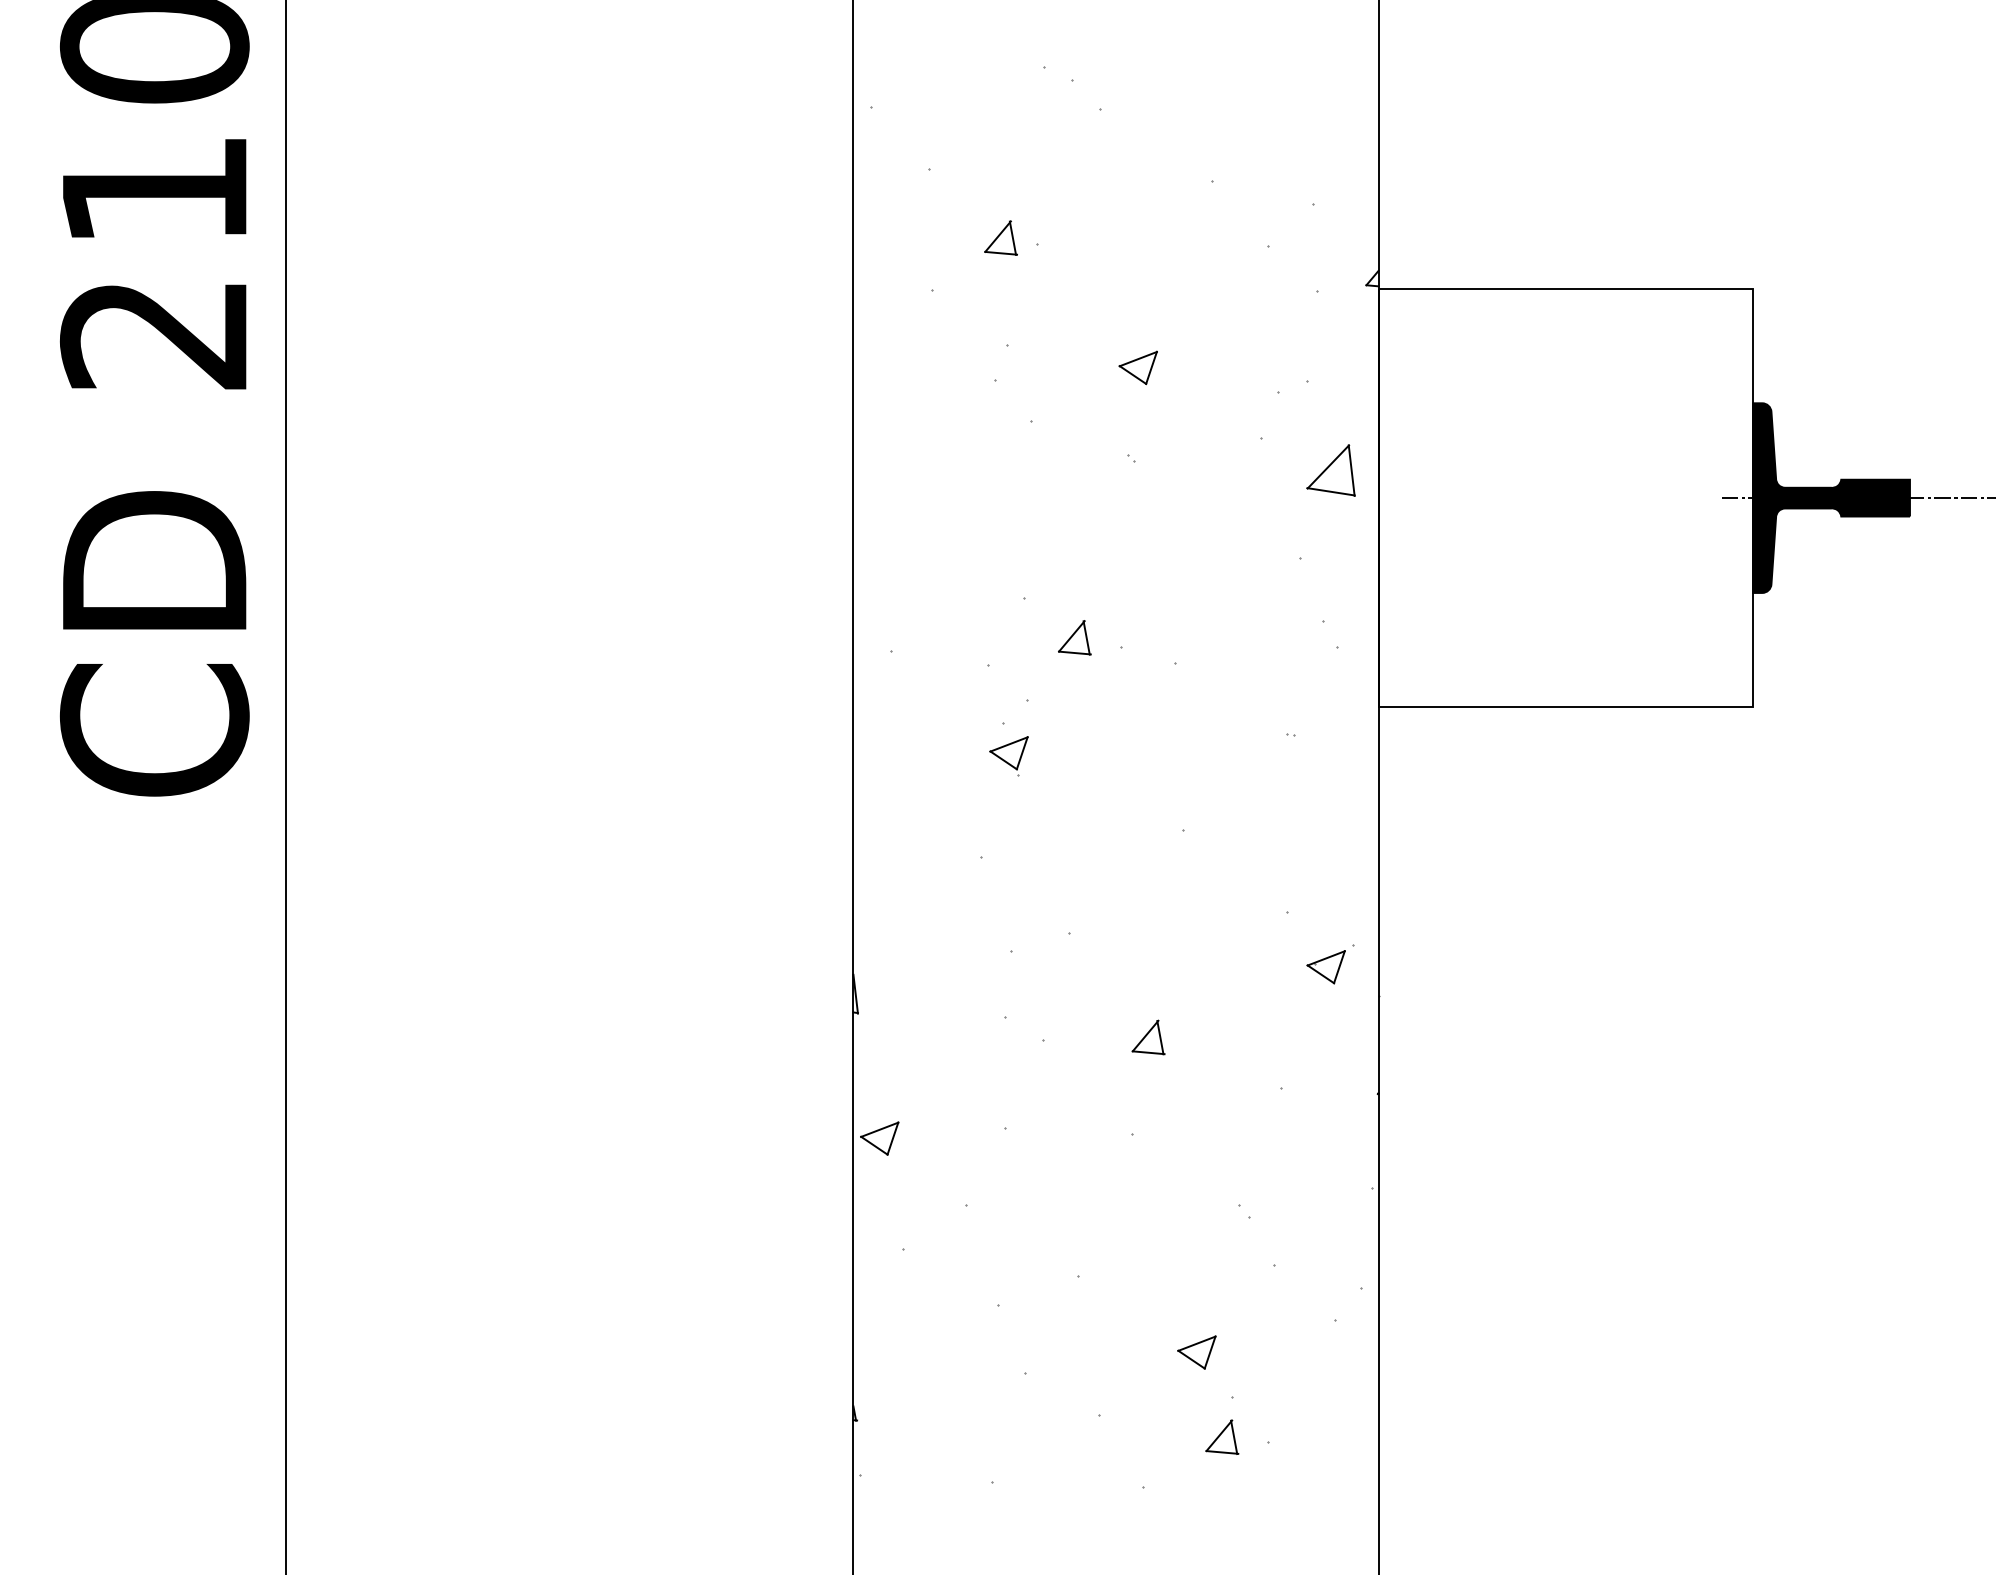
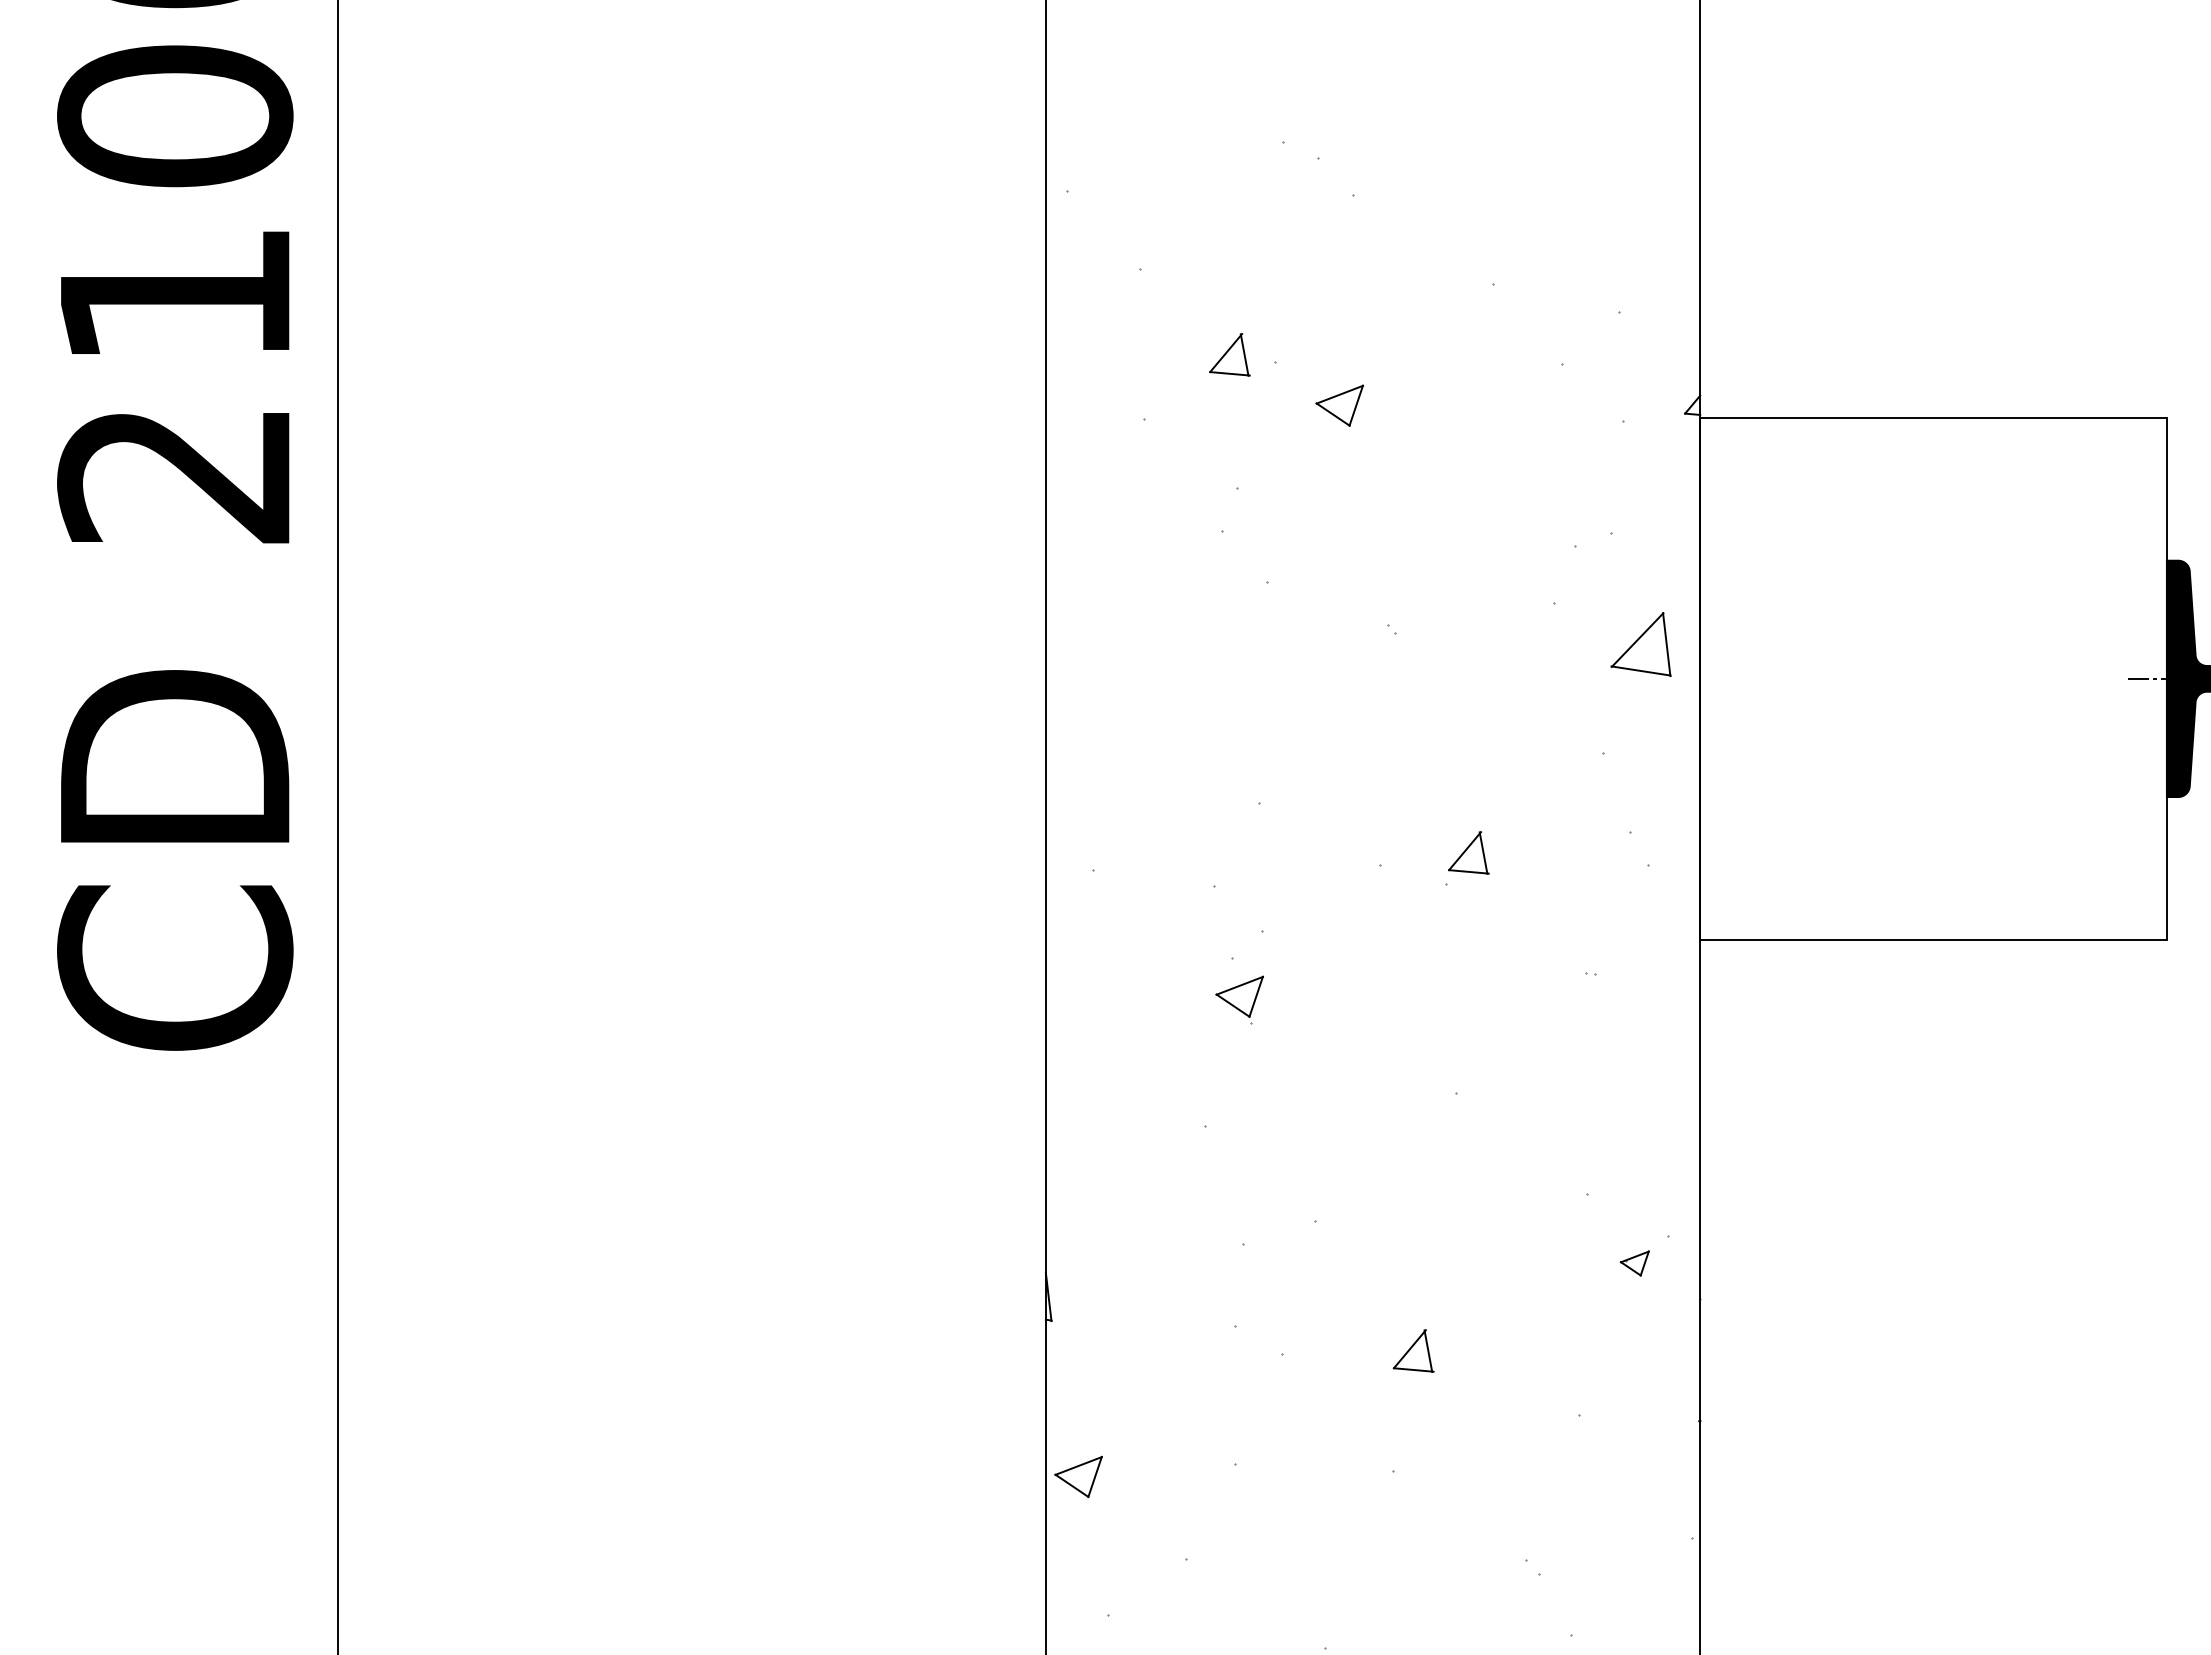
part: (1137, 367) -> (1338, 405), moved
part: (1074, 637) -> (1468, 852), moved
part: (1325, 967) -> (1634, 1263), size x0.6

